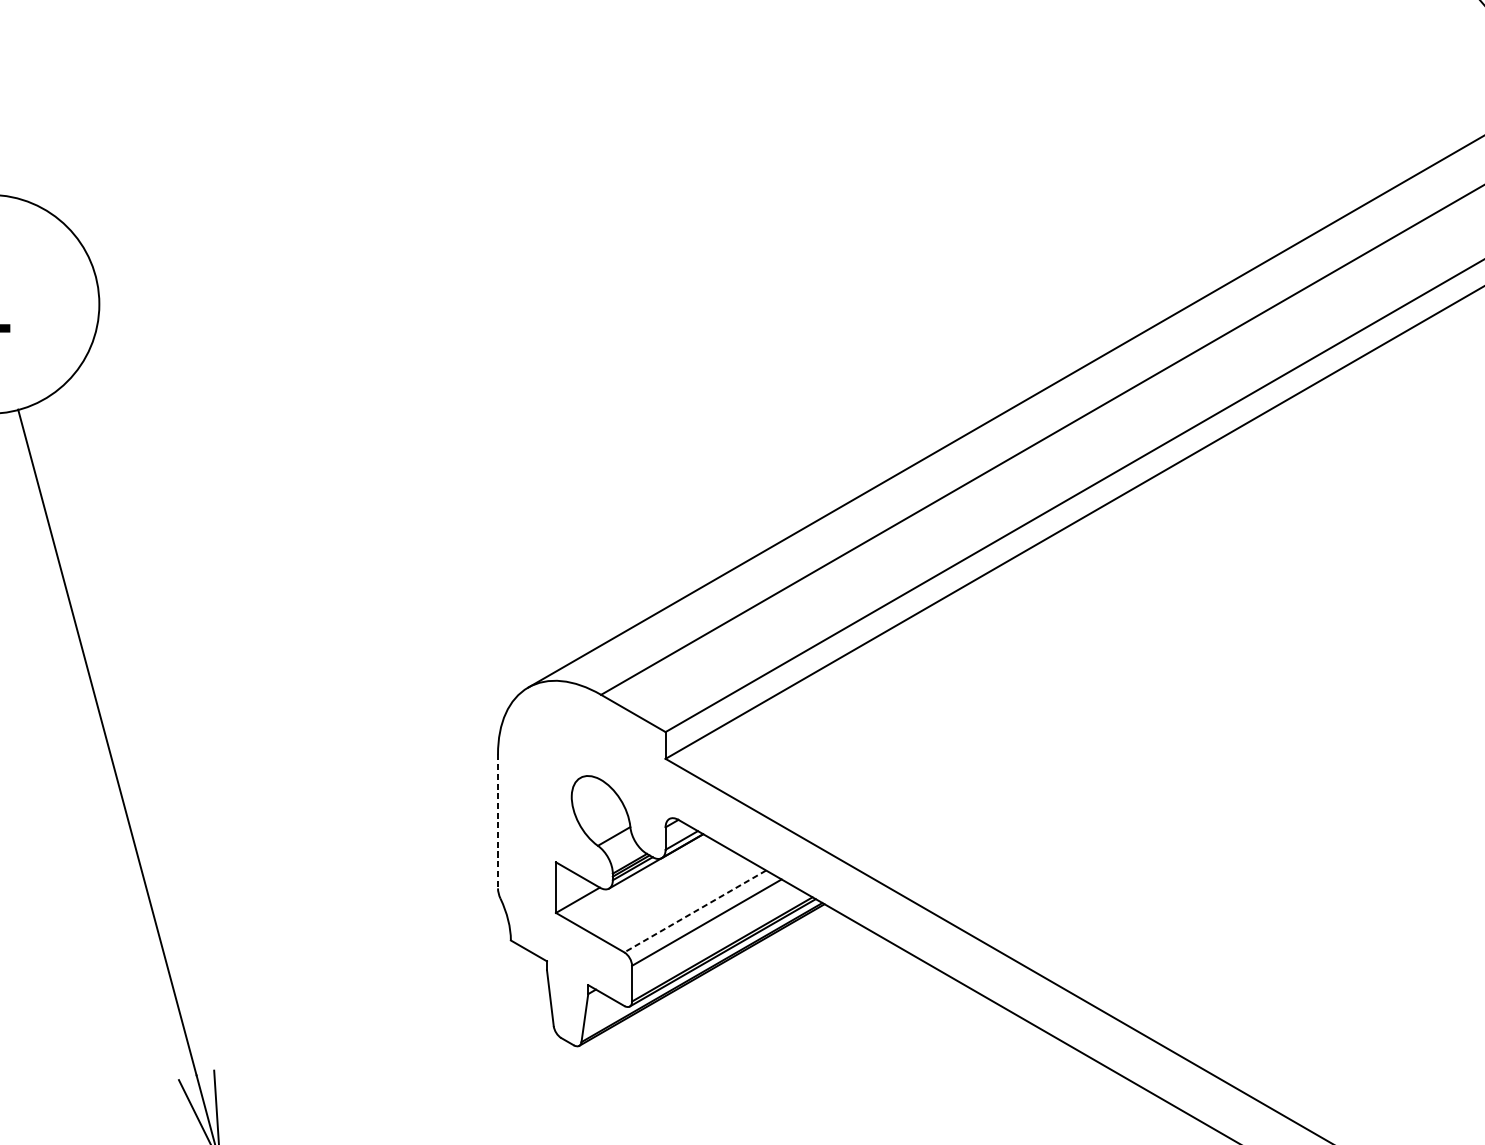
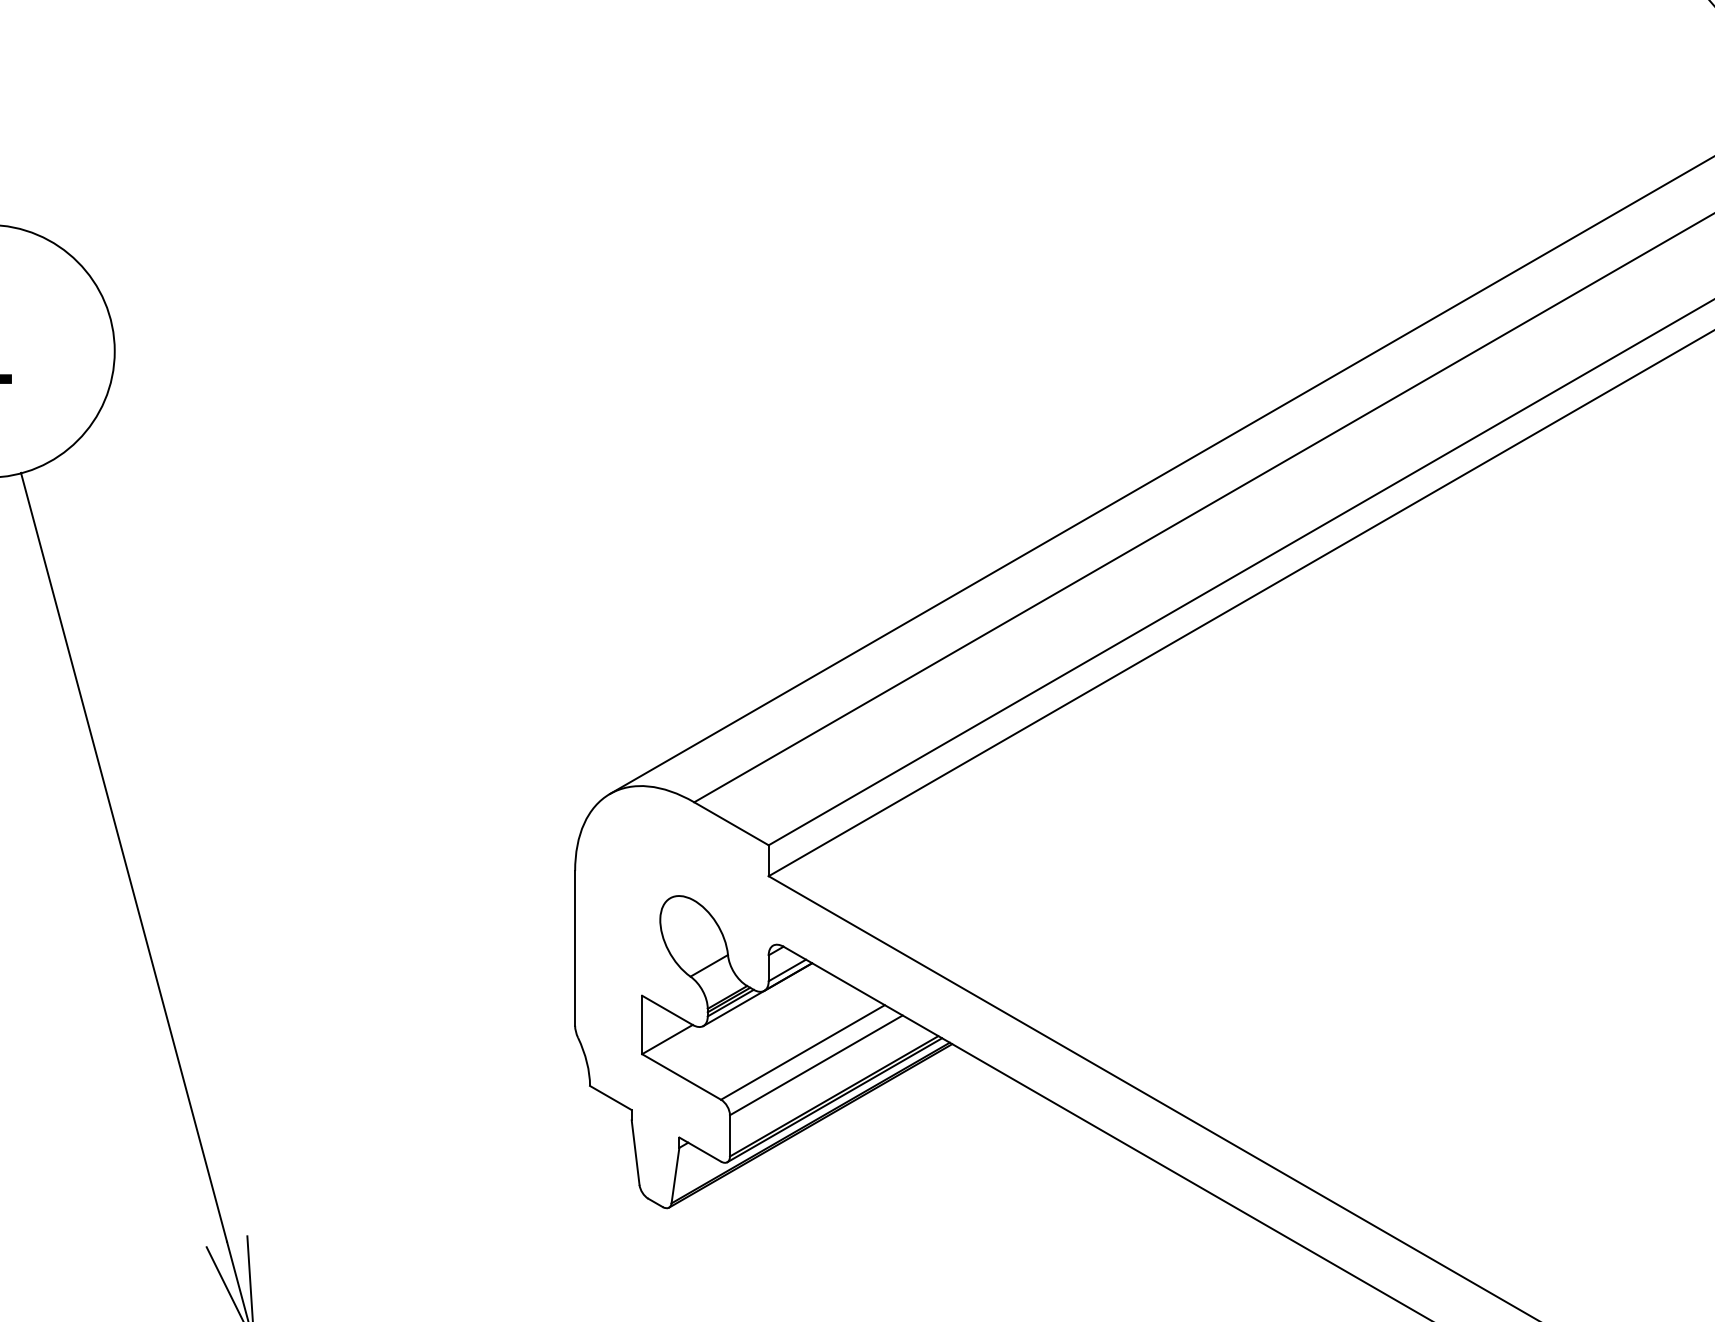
line: (498, 821) -> (575, 948), dashed -> solid
line: (694, 911) -> (802, 1052), dashed -> solid

